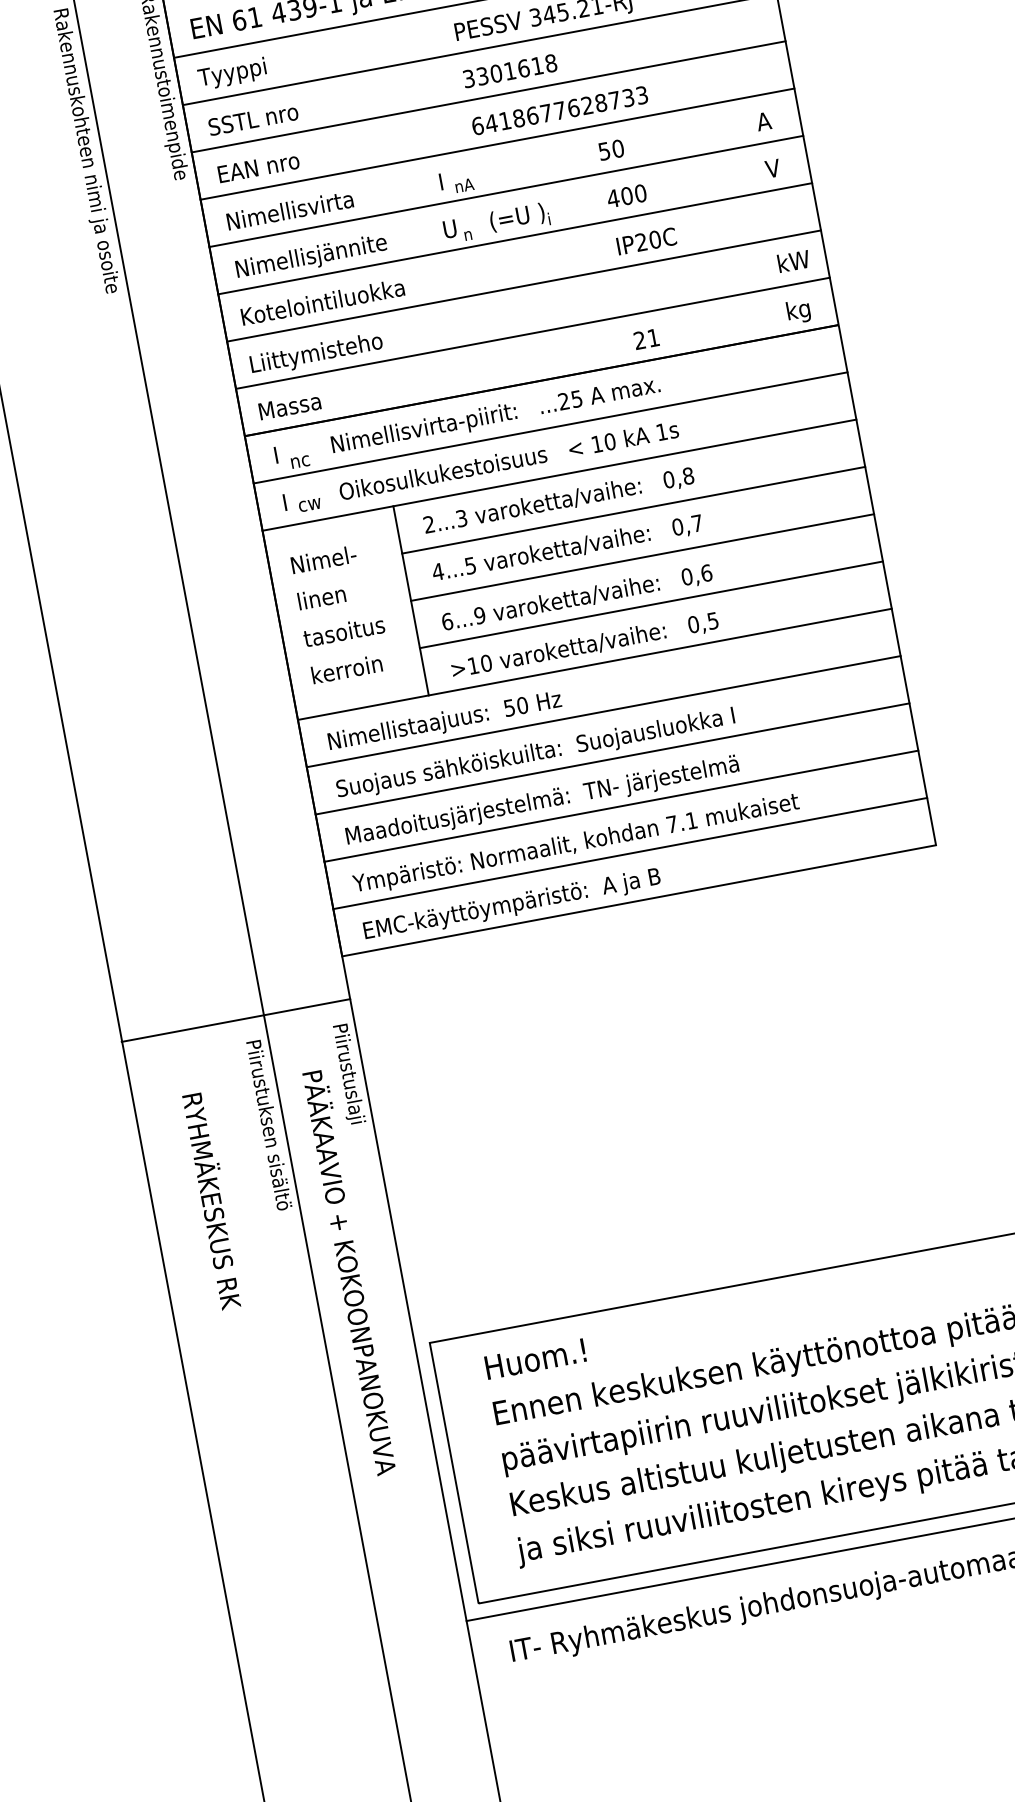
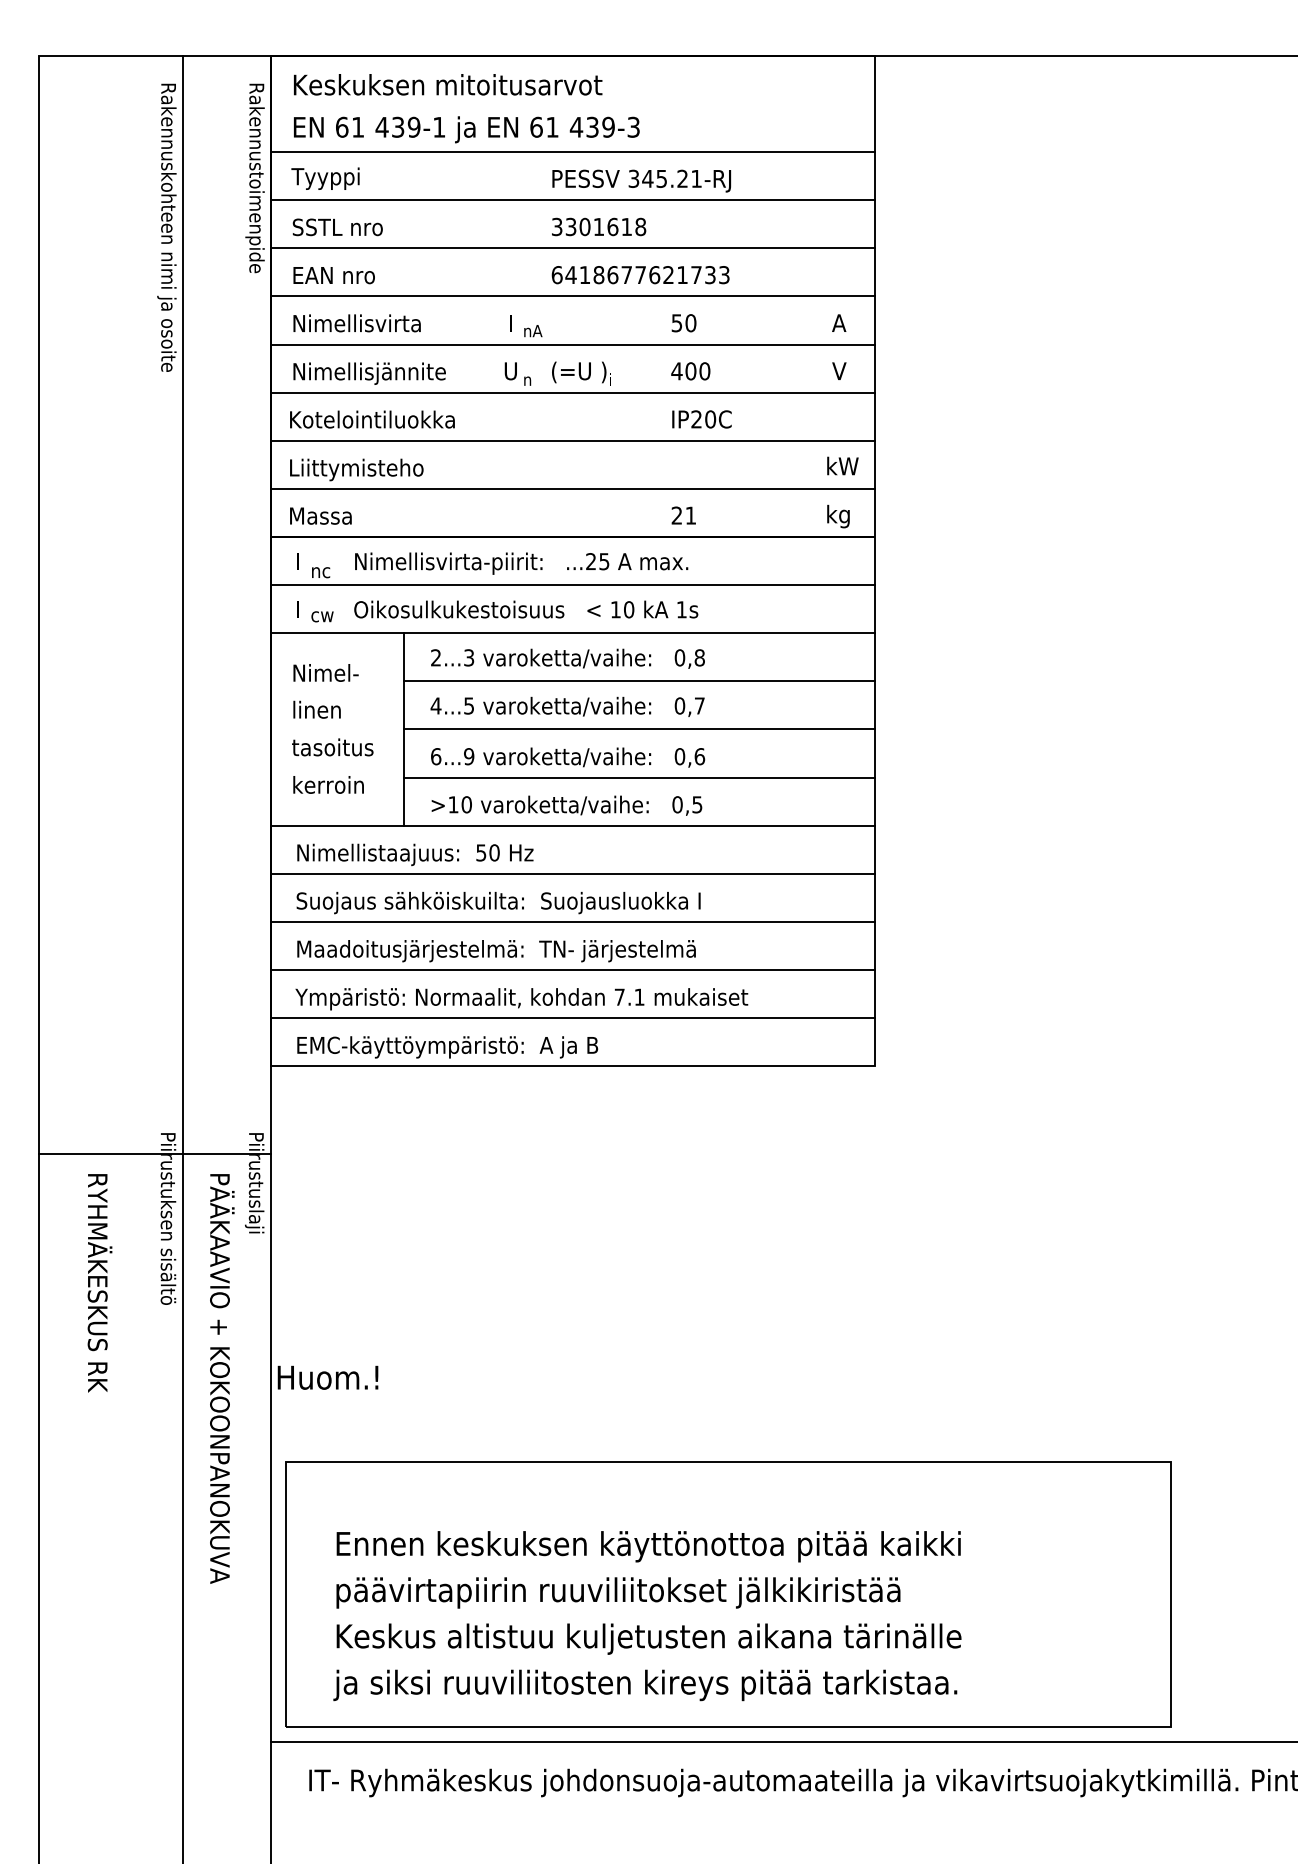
text: (601, 103) -> (682, 275), 6418677628733 -> 6418677621733
line: (235, 1020) -> (154, 1153), moved
text: (534, 1359) -> (327, 1377), moved

